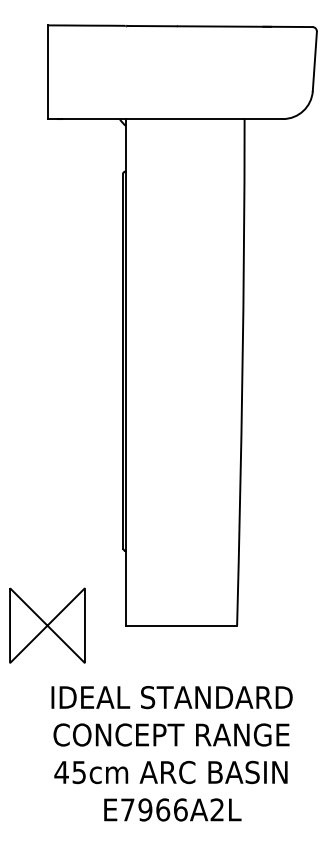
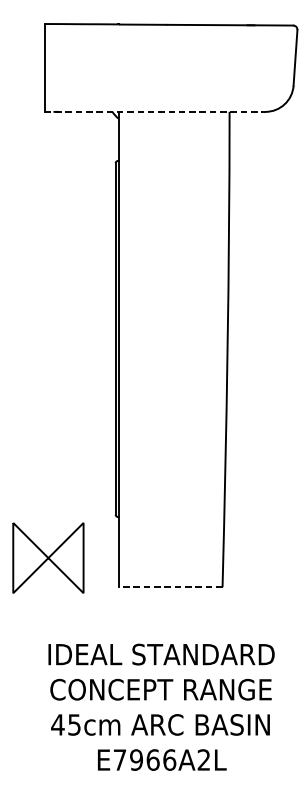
line: (165, 119) -> (155, 112), solid -> dashed
part: (47, 625) -> (48, 557), moved
line: (181, 625) -> (170, 587), solid -> dashed

